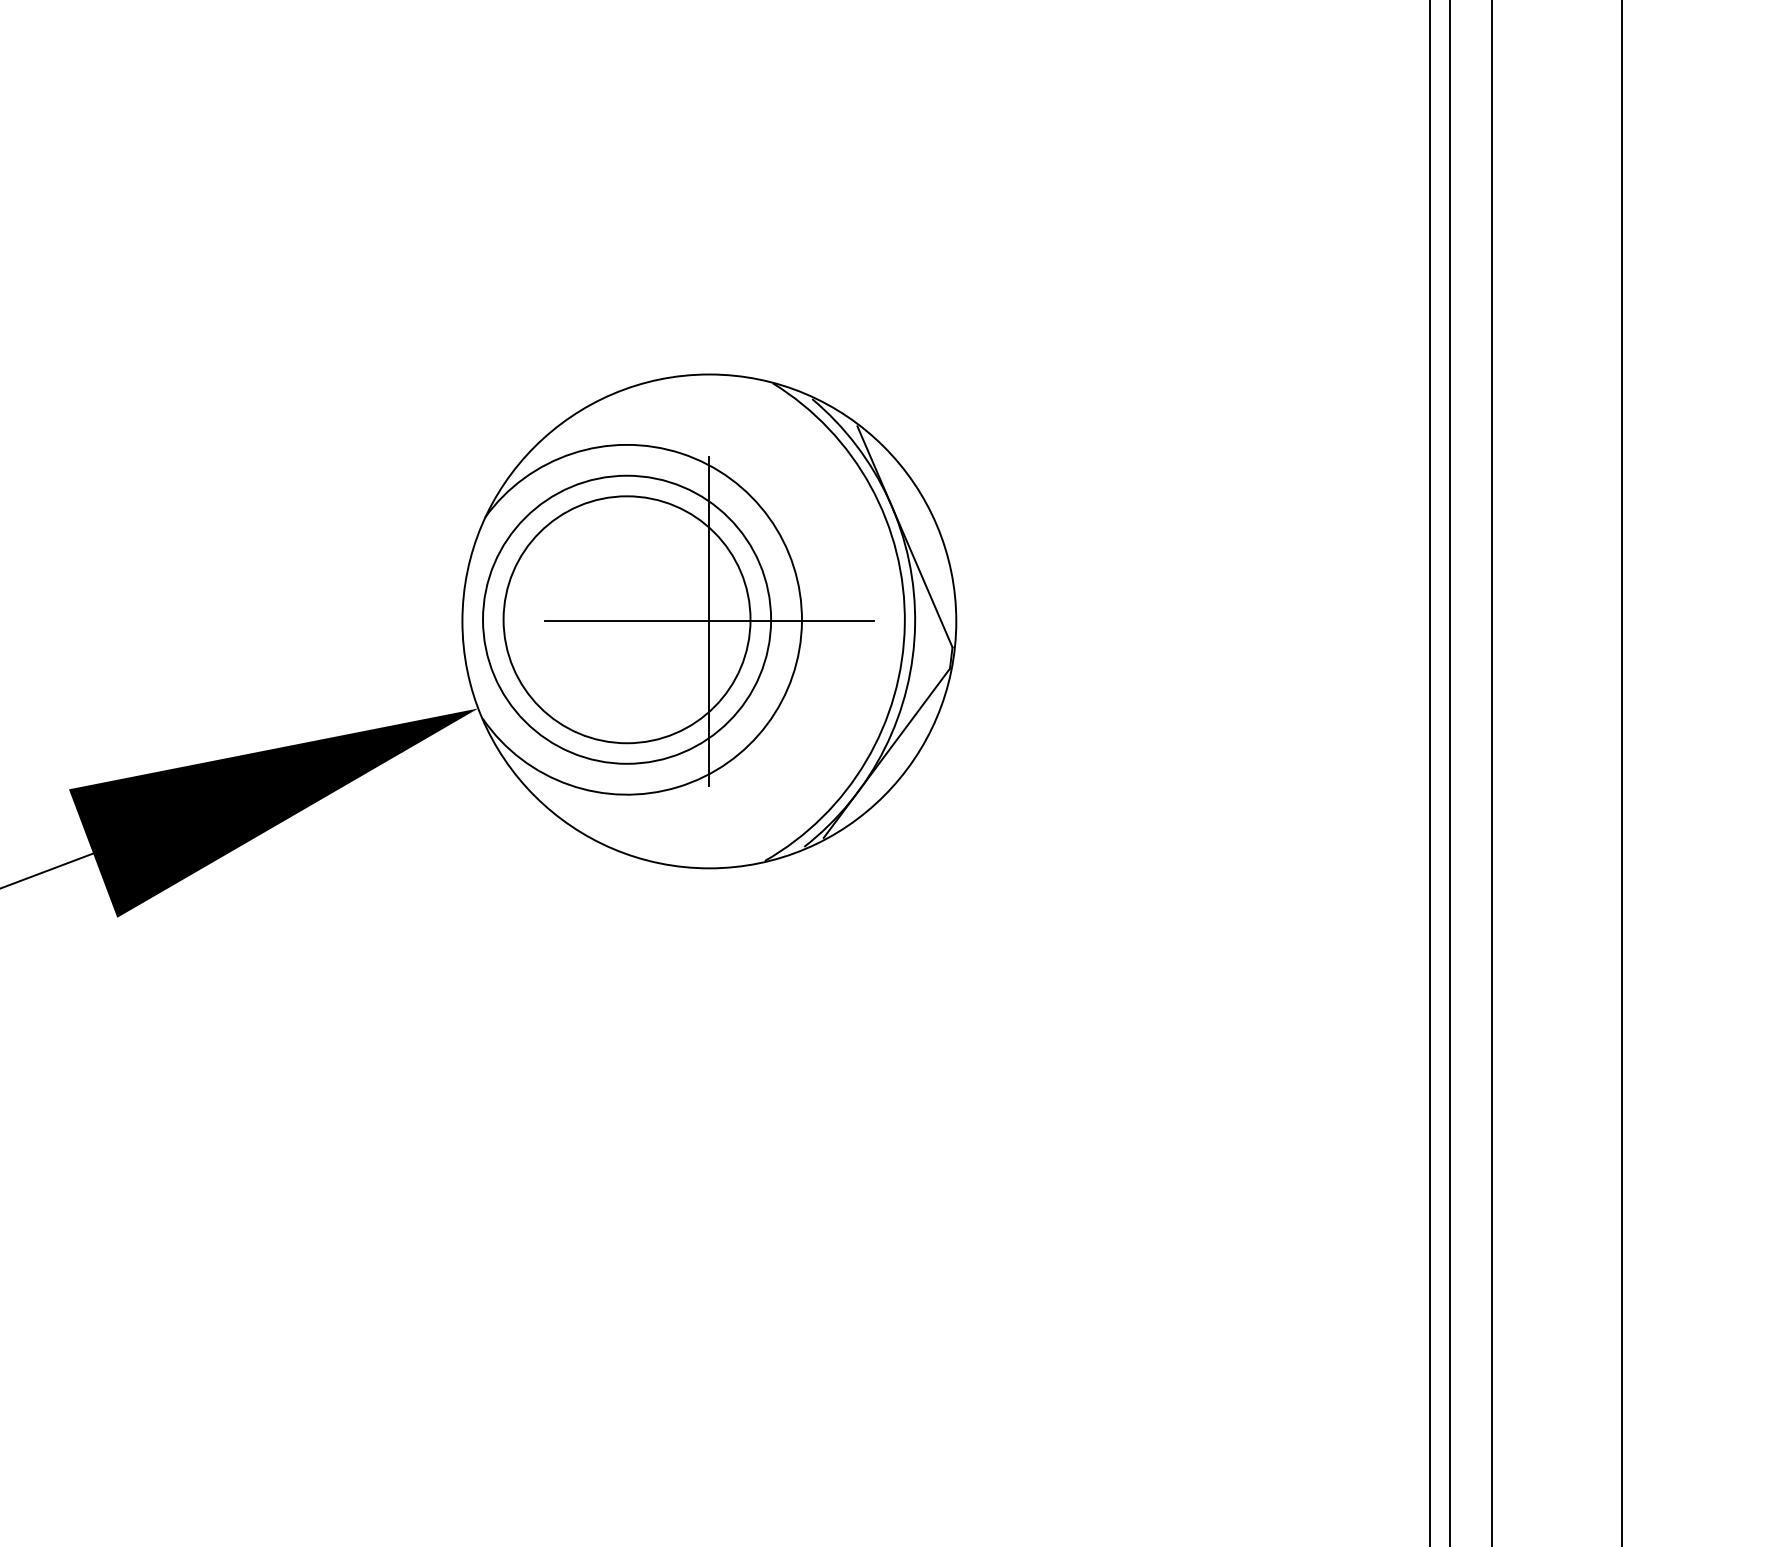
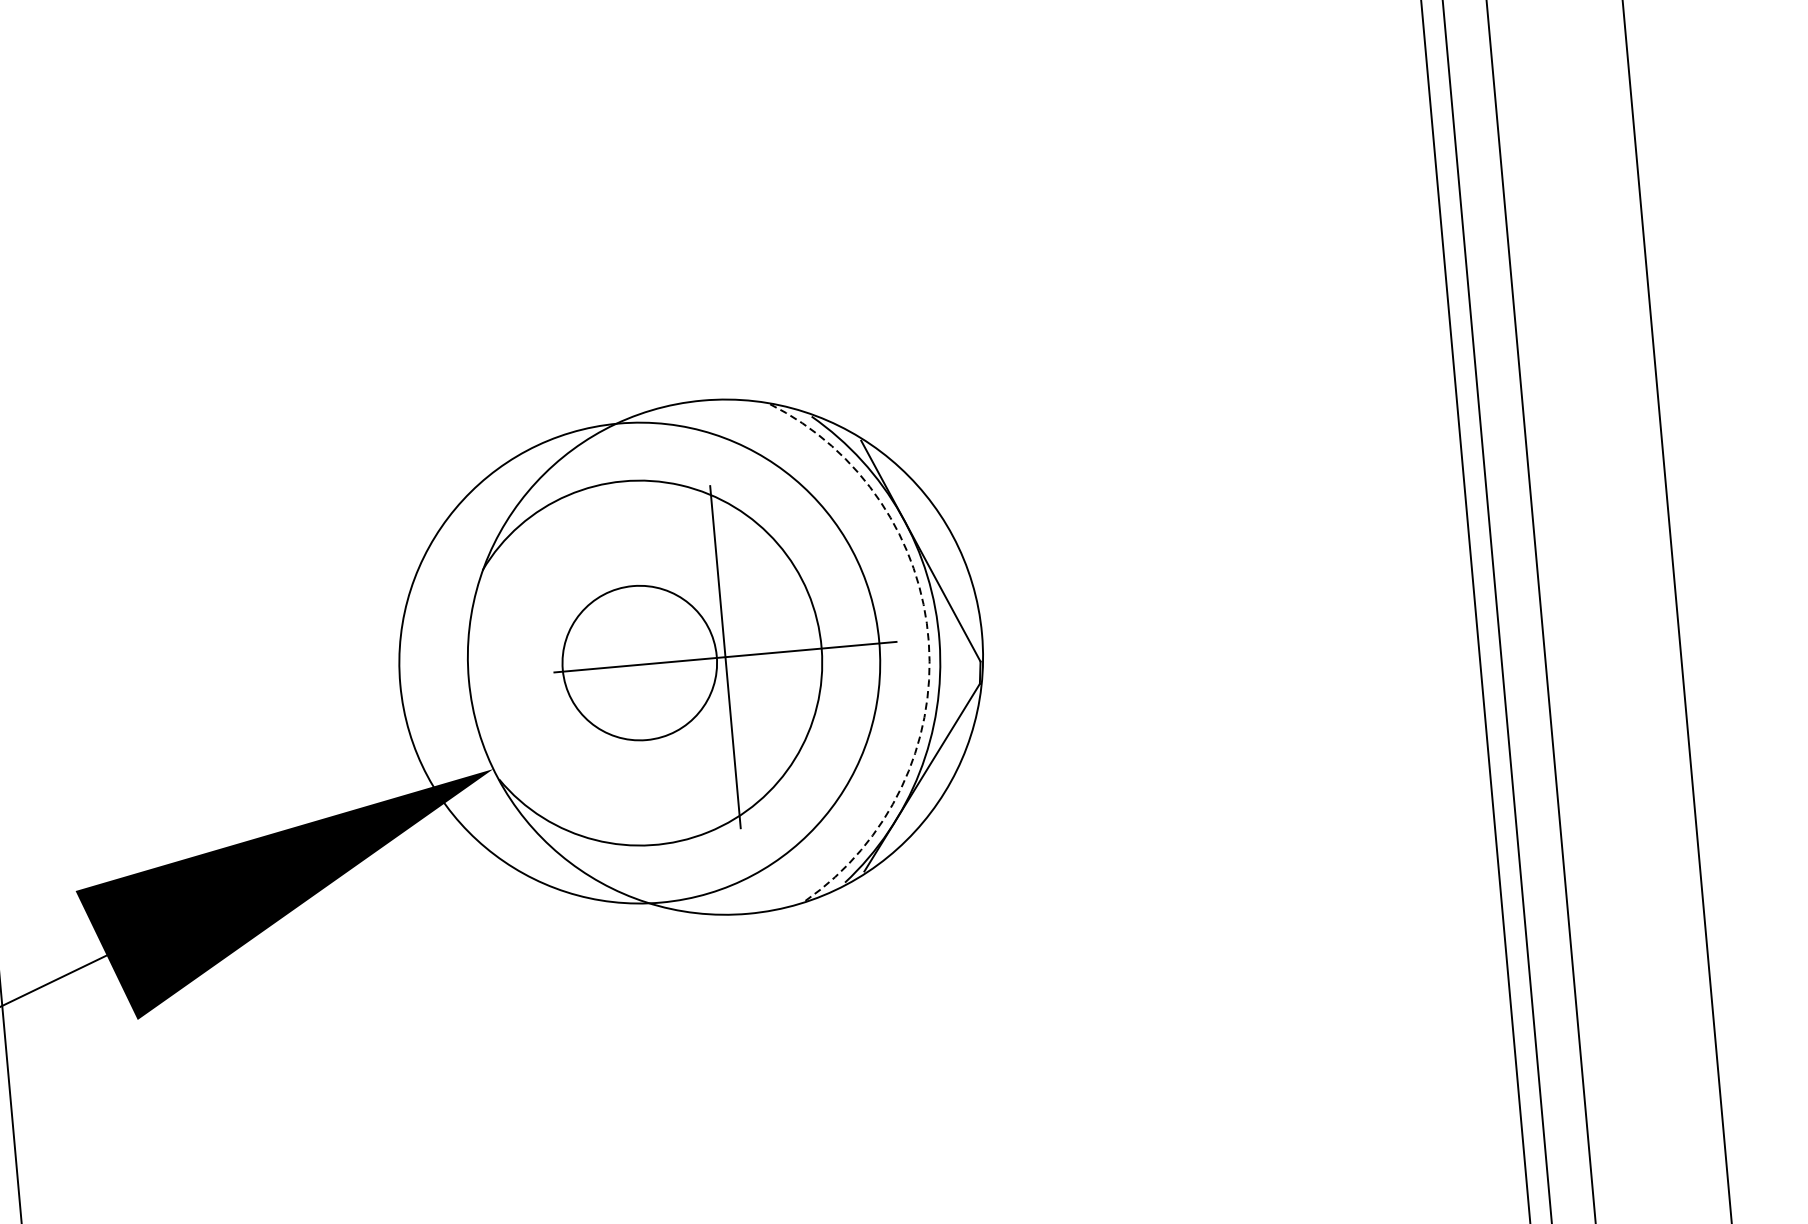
circle: (626, 619) -> (639, 662), size x0.6
circle: (627, 619) -> (640, 662), size x1.6
arc: (904, 624) -> (928, 642), solid -> dashed

